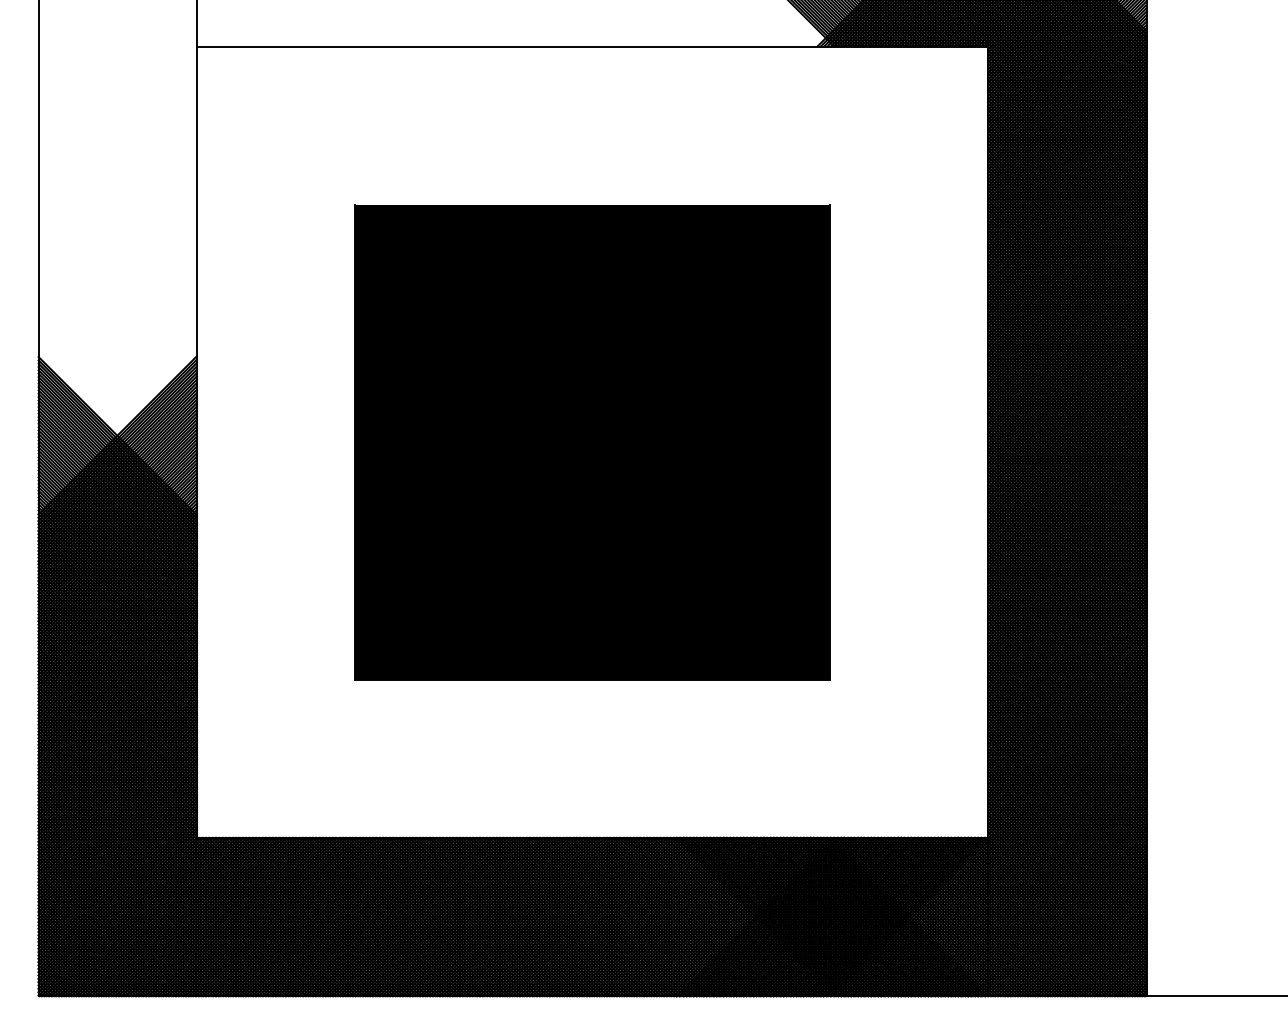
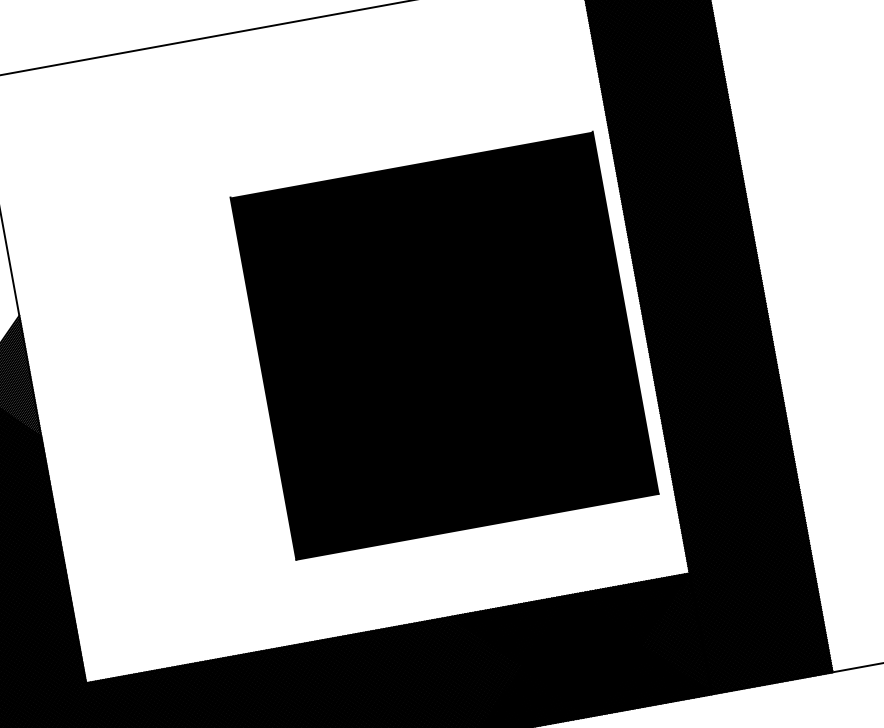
part: (592, 442) -> (444, 345), moved

